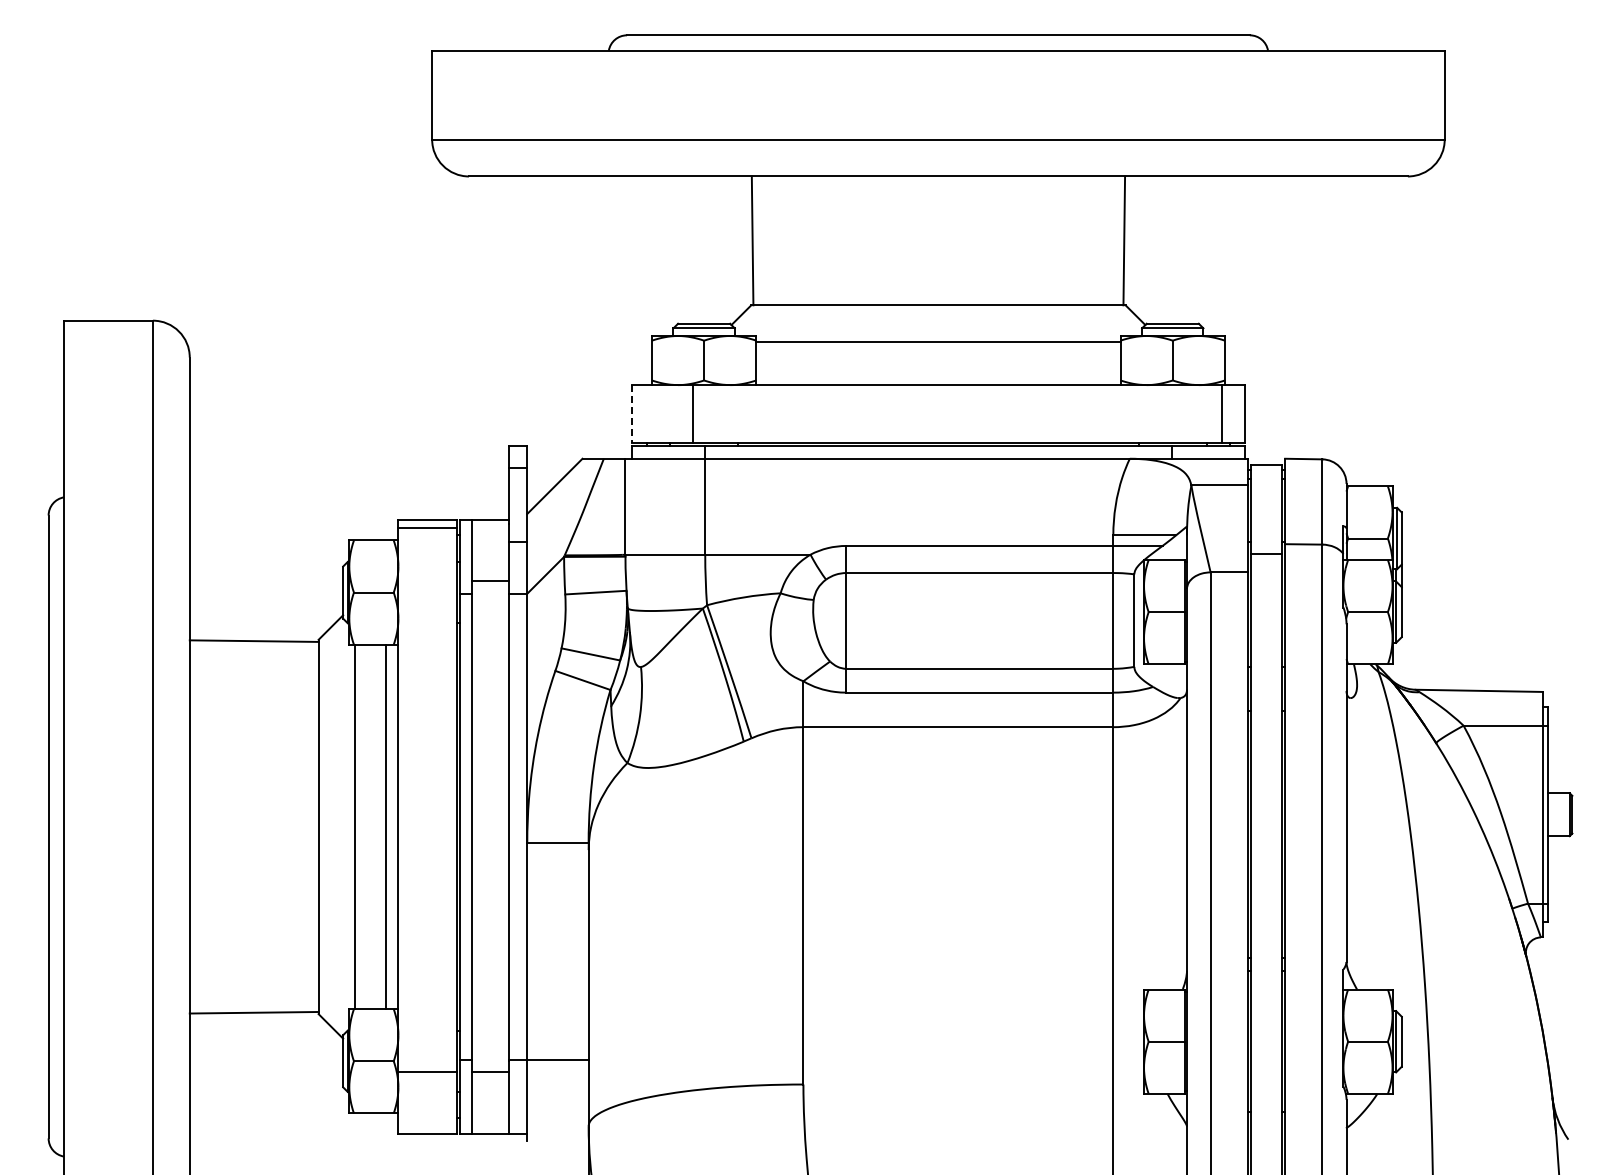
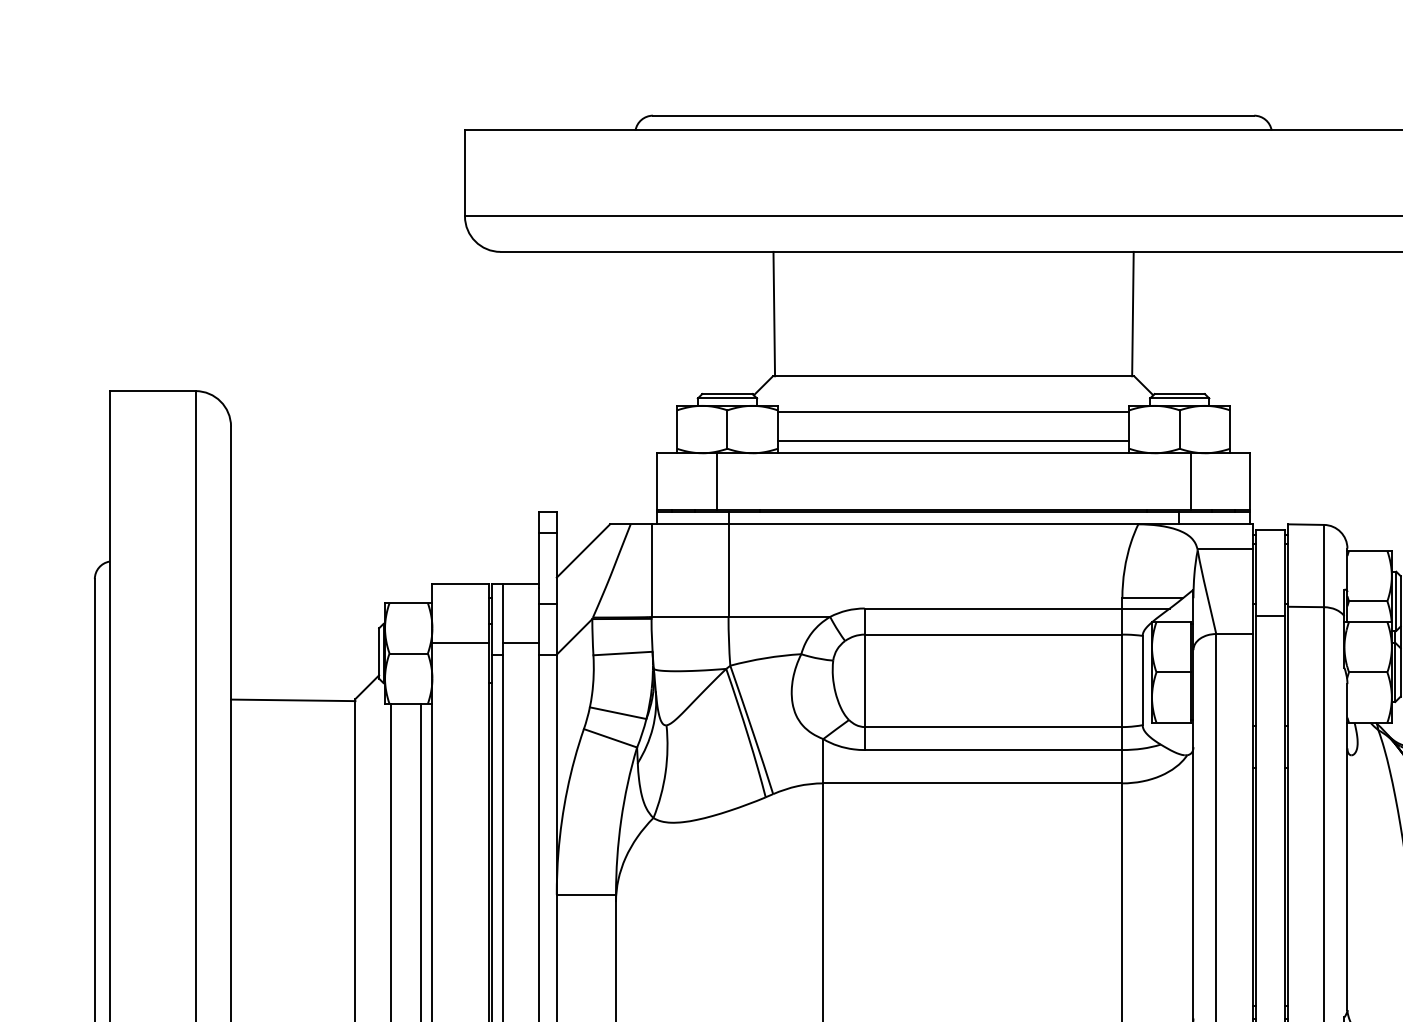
line: (938, 372) -> (953, 441), added
line: (631, 414) -> (657, 481), dashed -> solid
line: (1221, 414) -> (1190, 481), moved
line: (427, 528) -> (460, 642), moved

